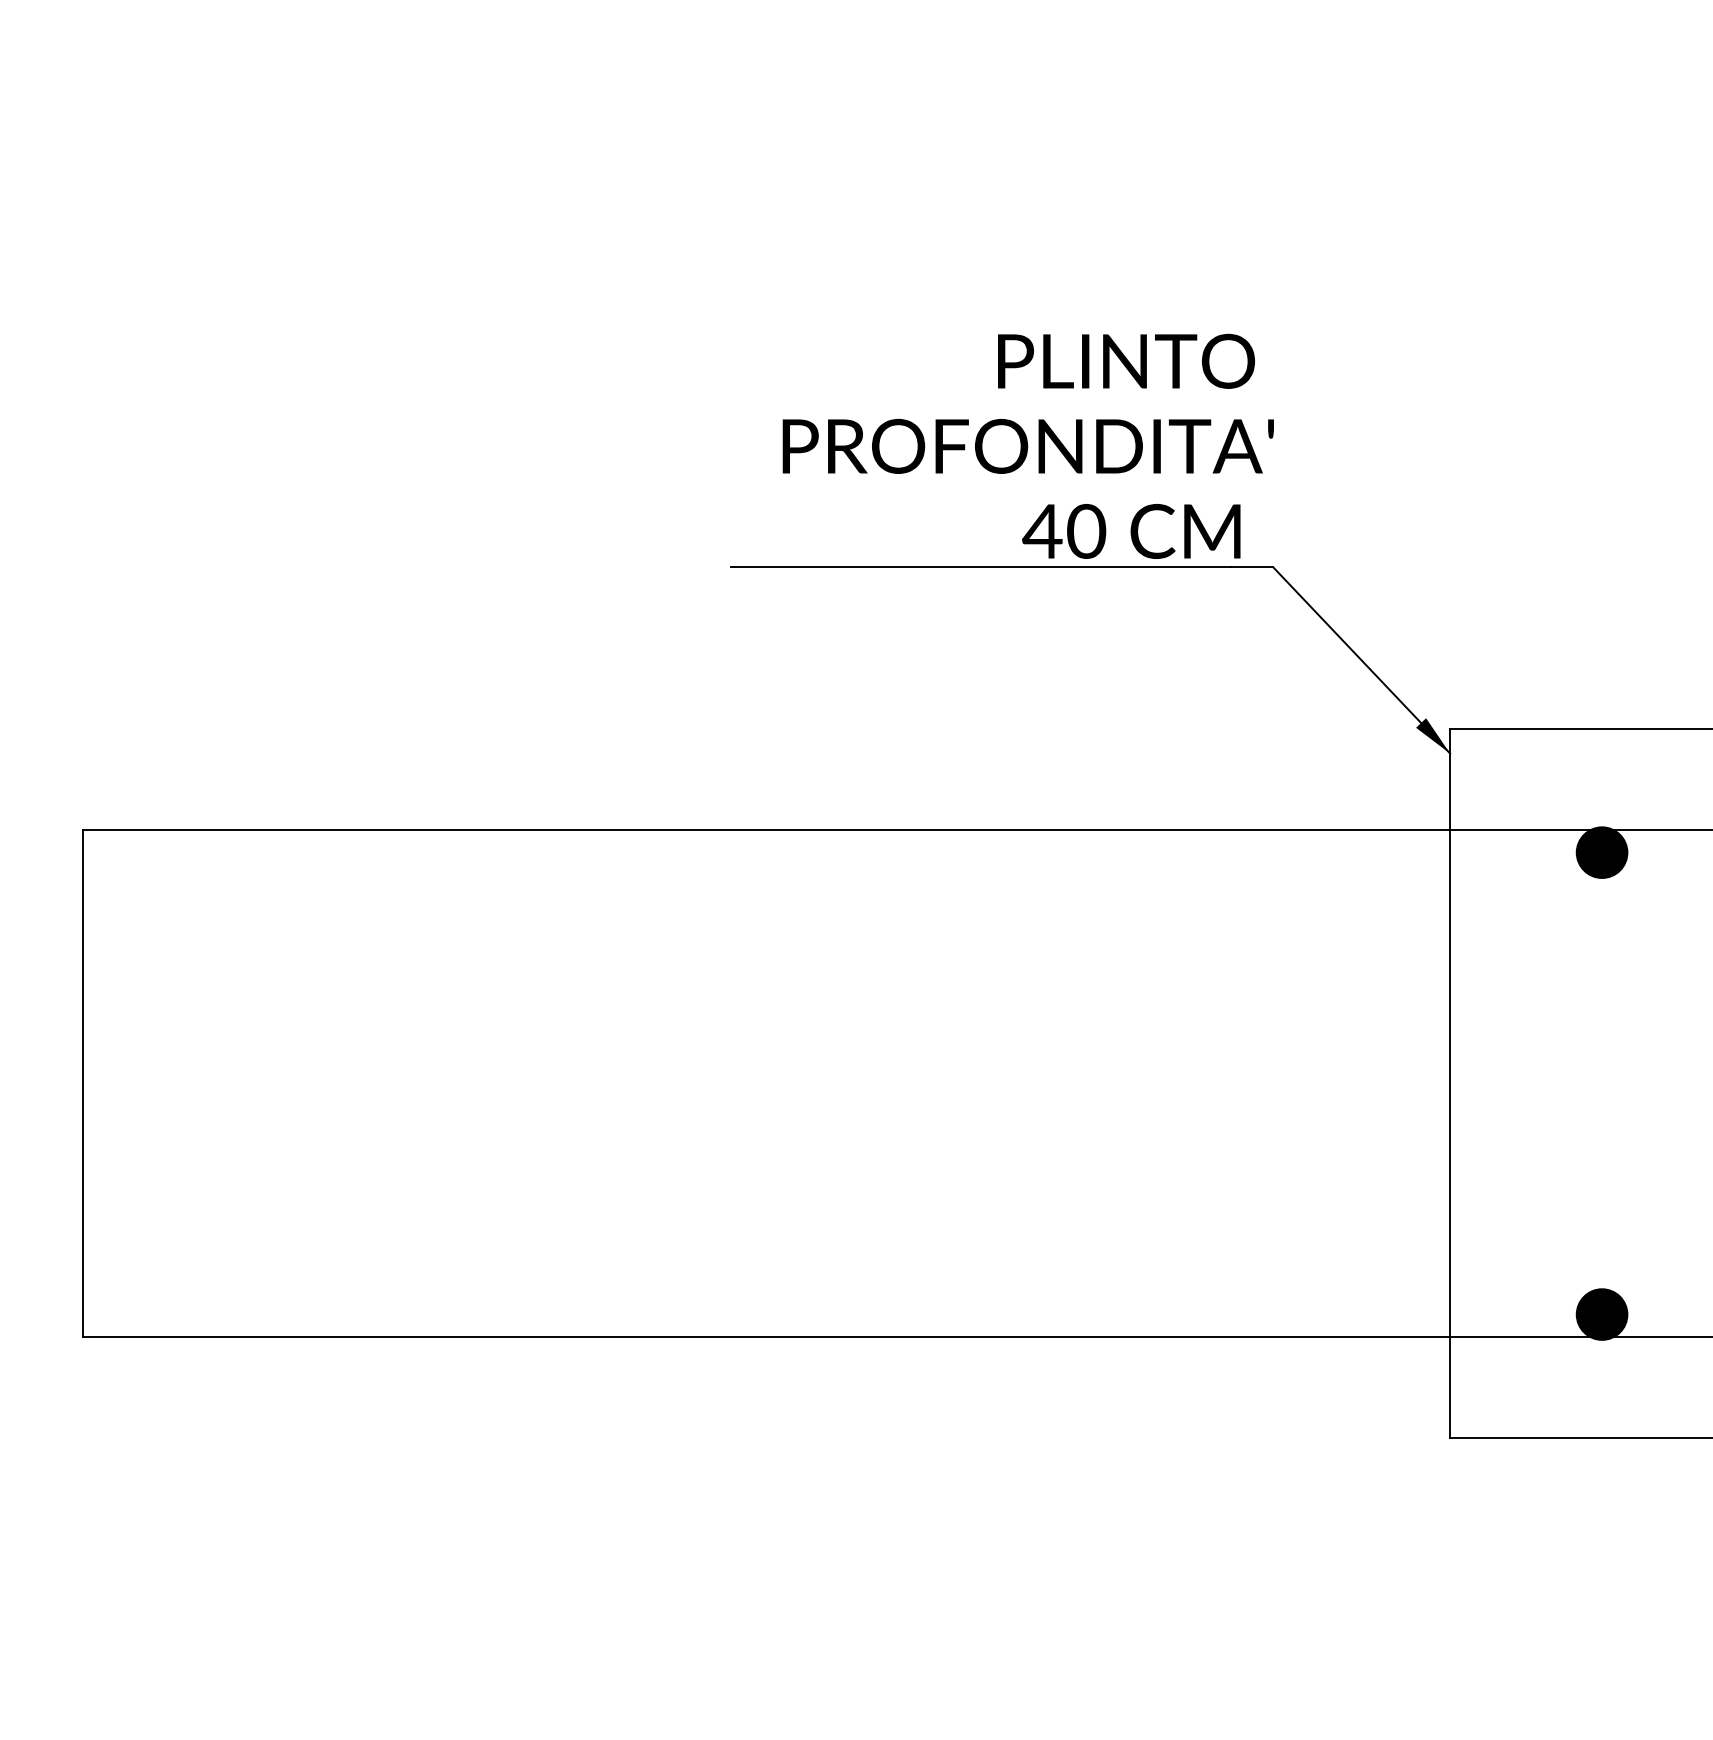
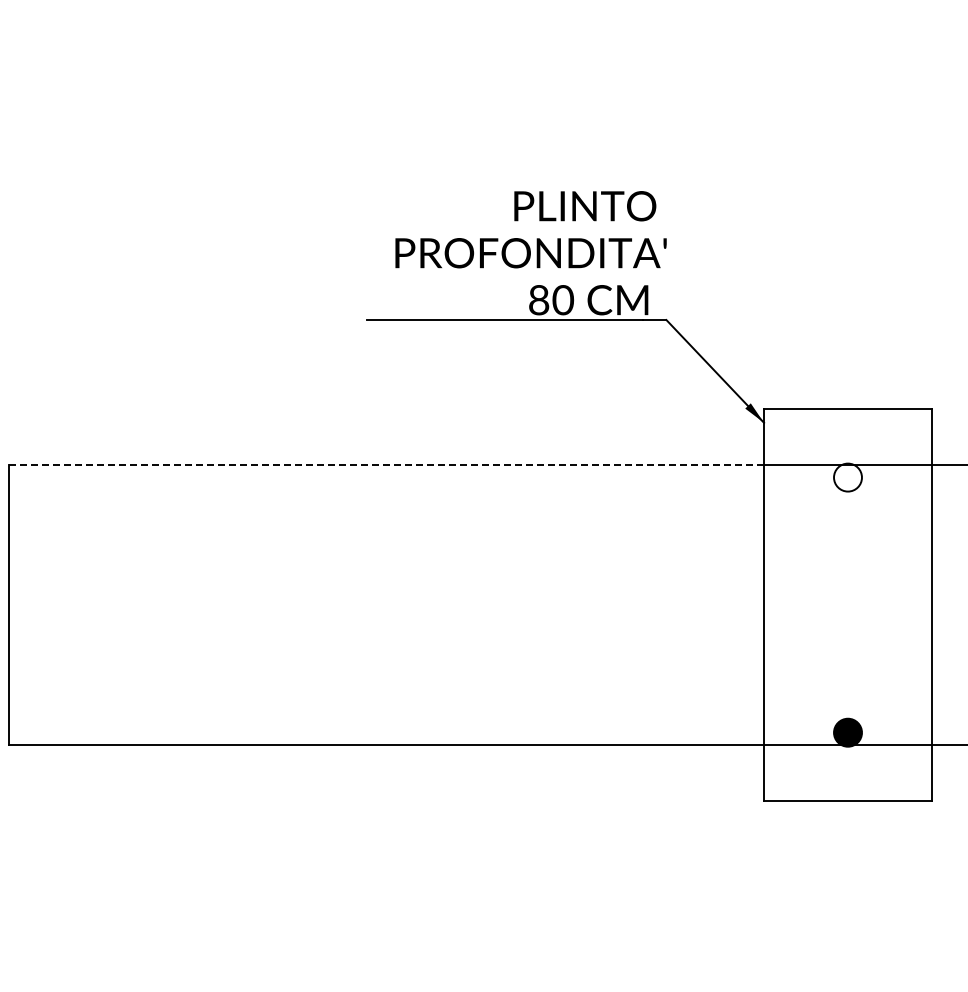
text: (1041, 532) -> (538, 300), 40 -> 80
line: (766, 830) -> (386, 465), solid -> dashed
fill: (1601, 852) -> (847, 477), removed

